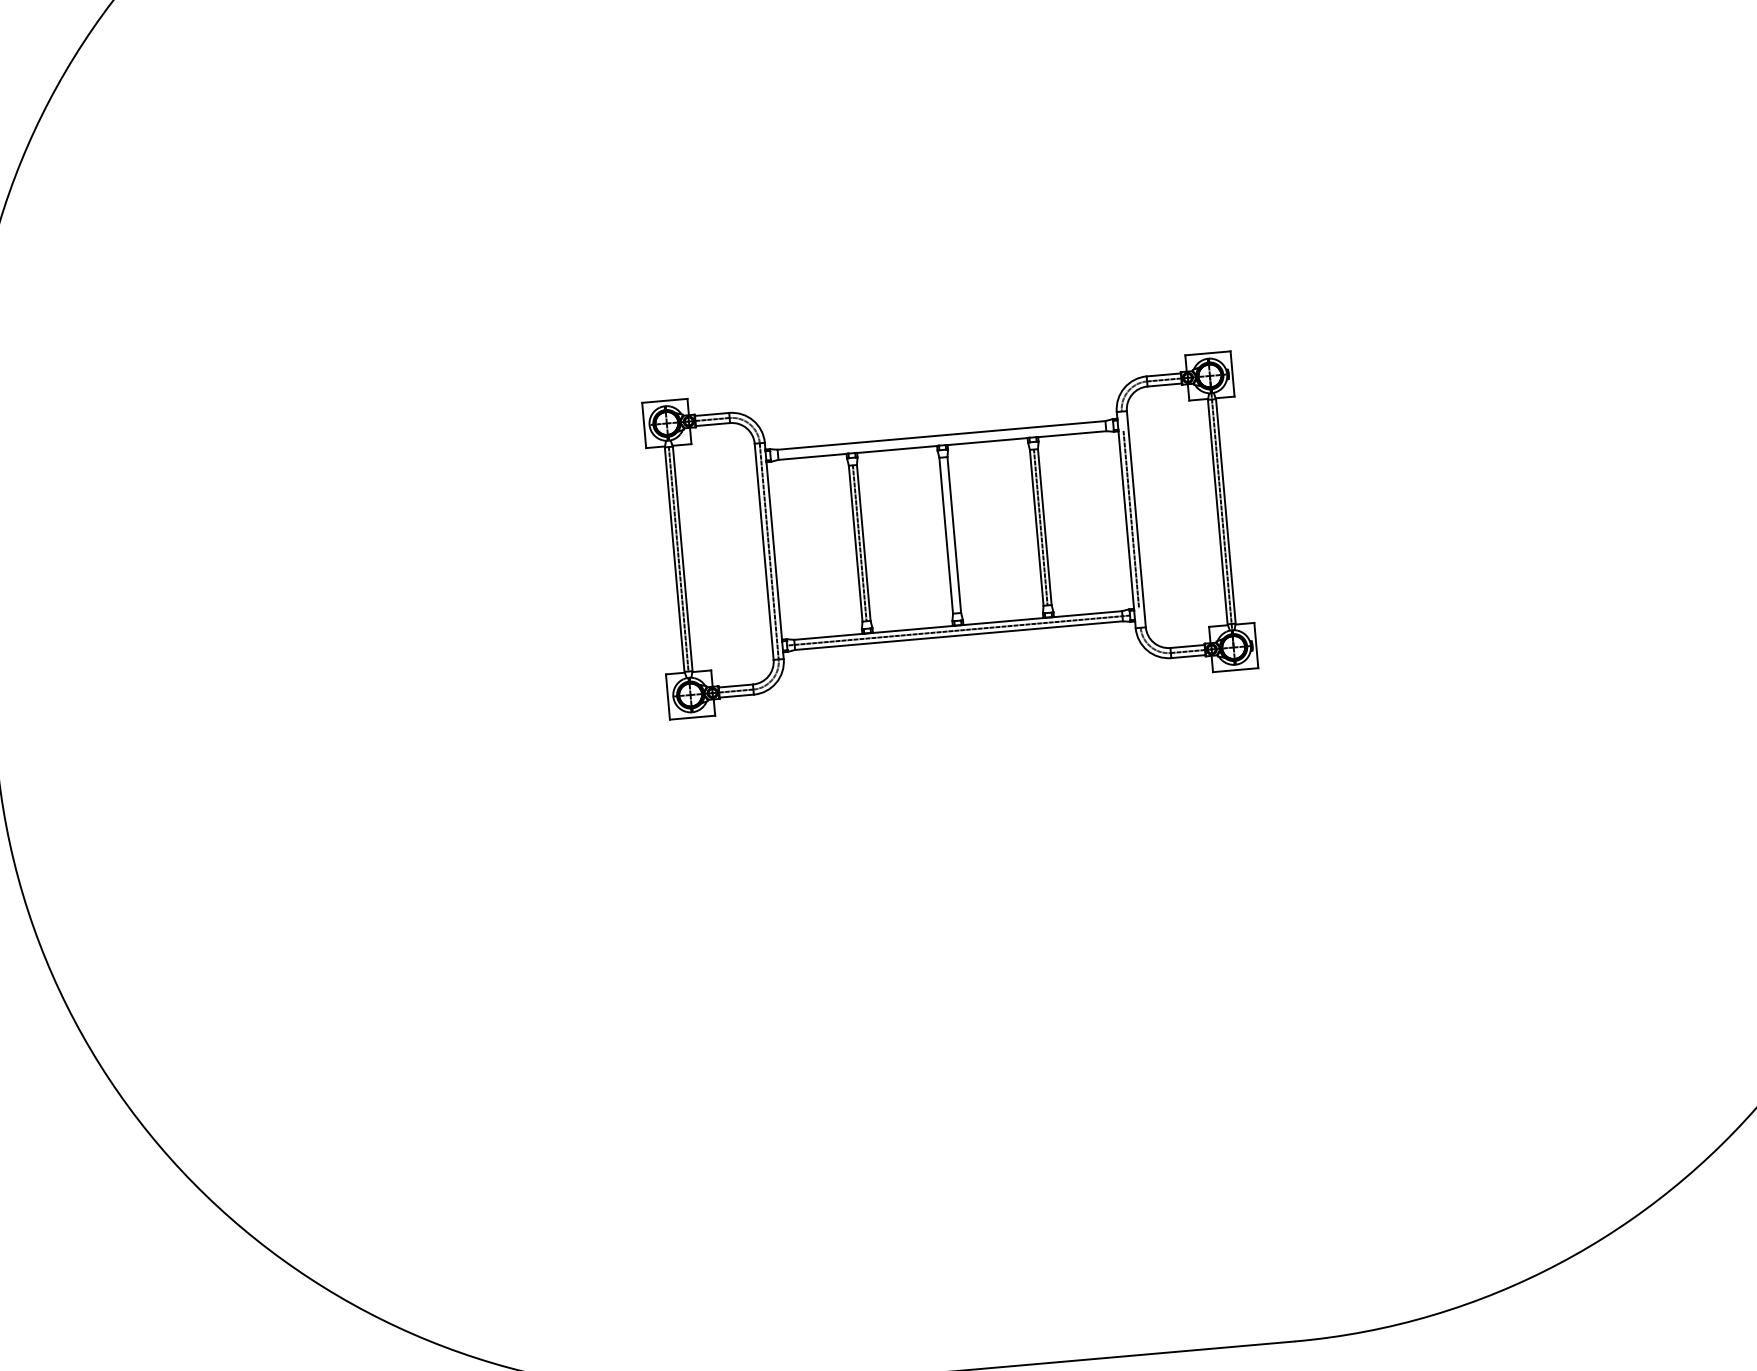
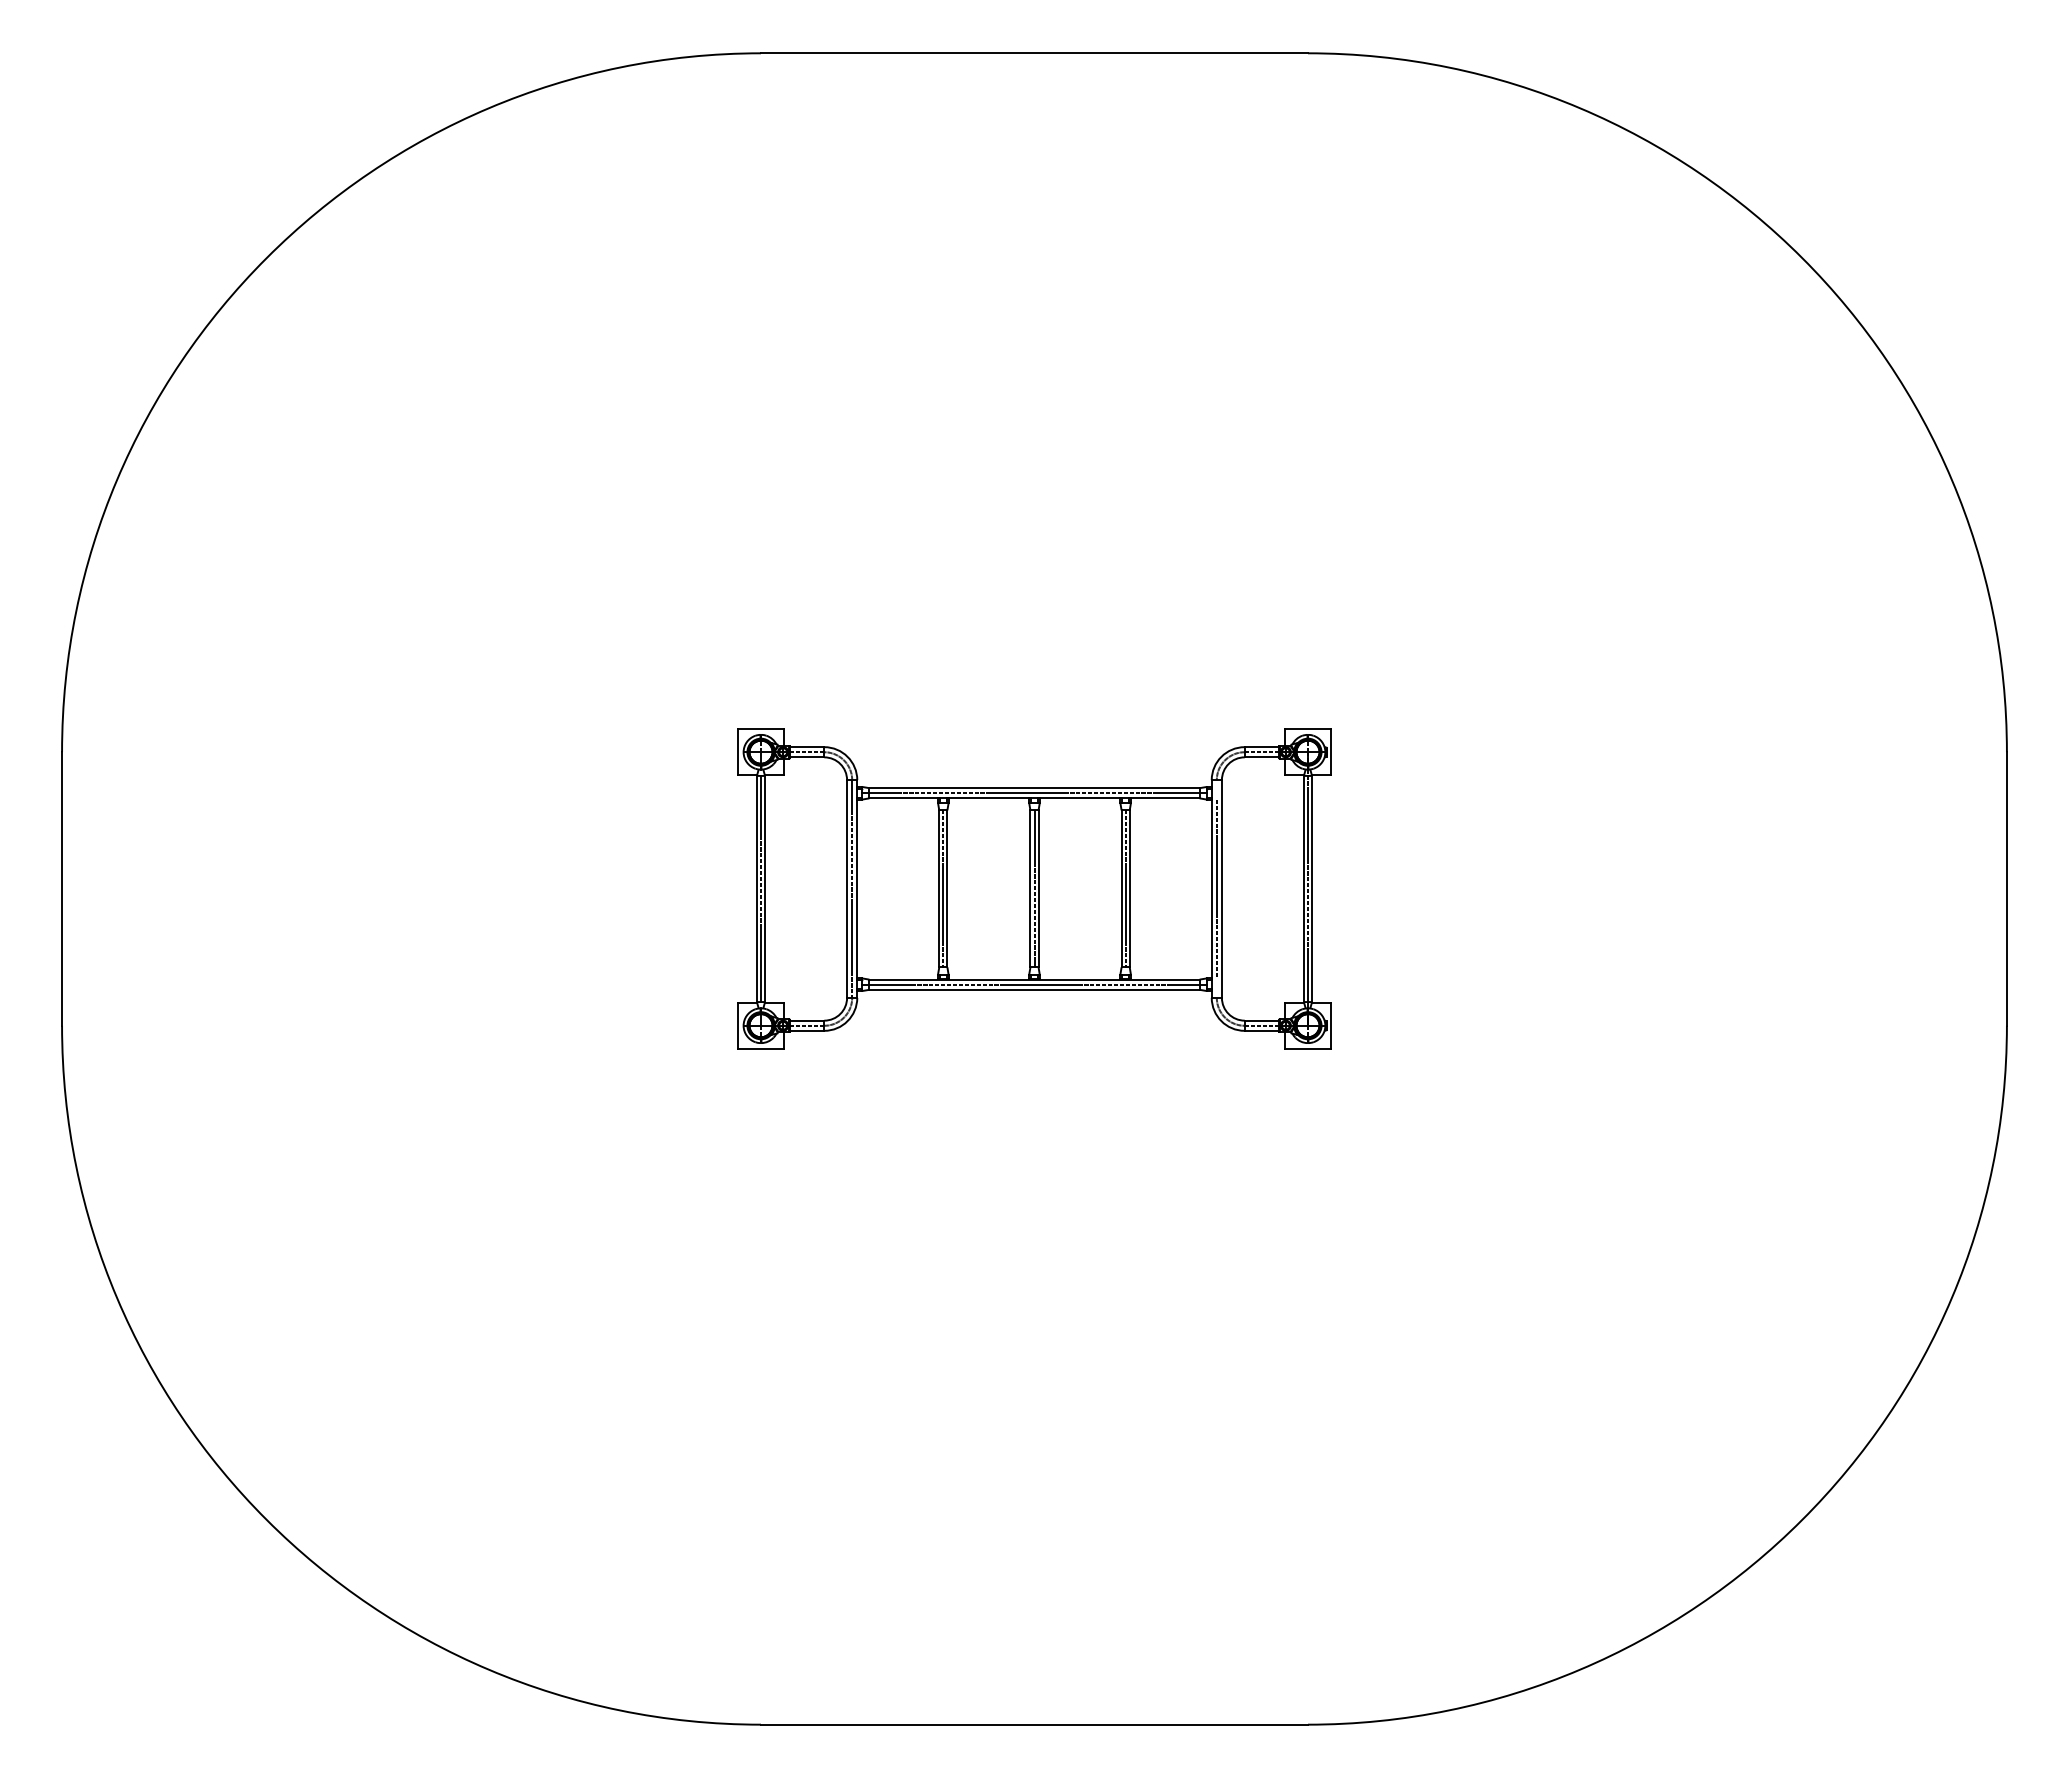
line: (941, 440) -> (1034, 793), added
line: (950, 535) -> (1034, 888), added

